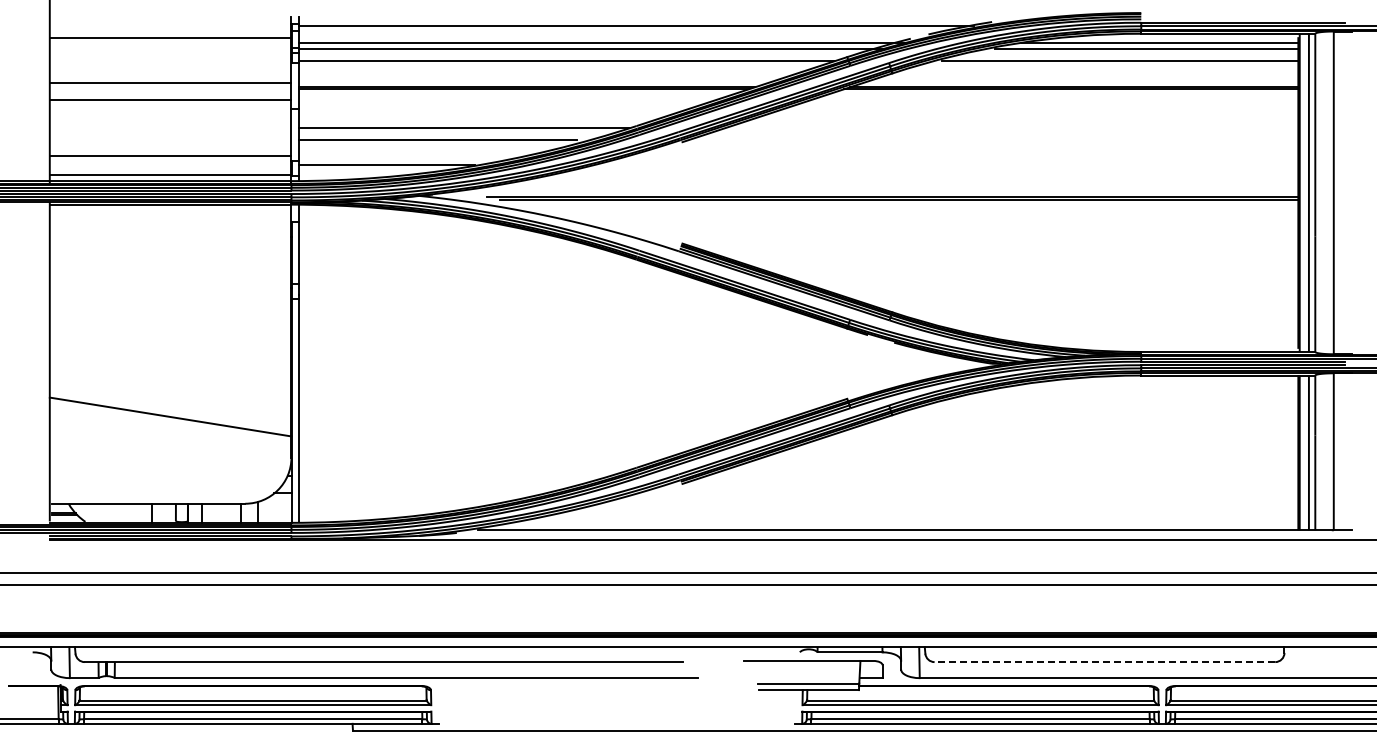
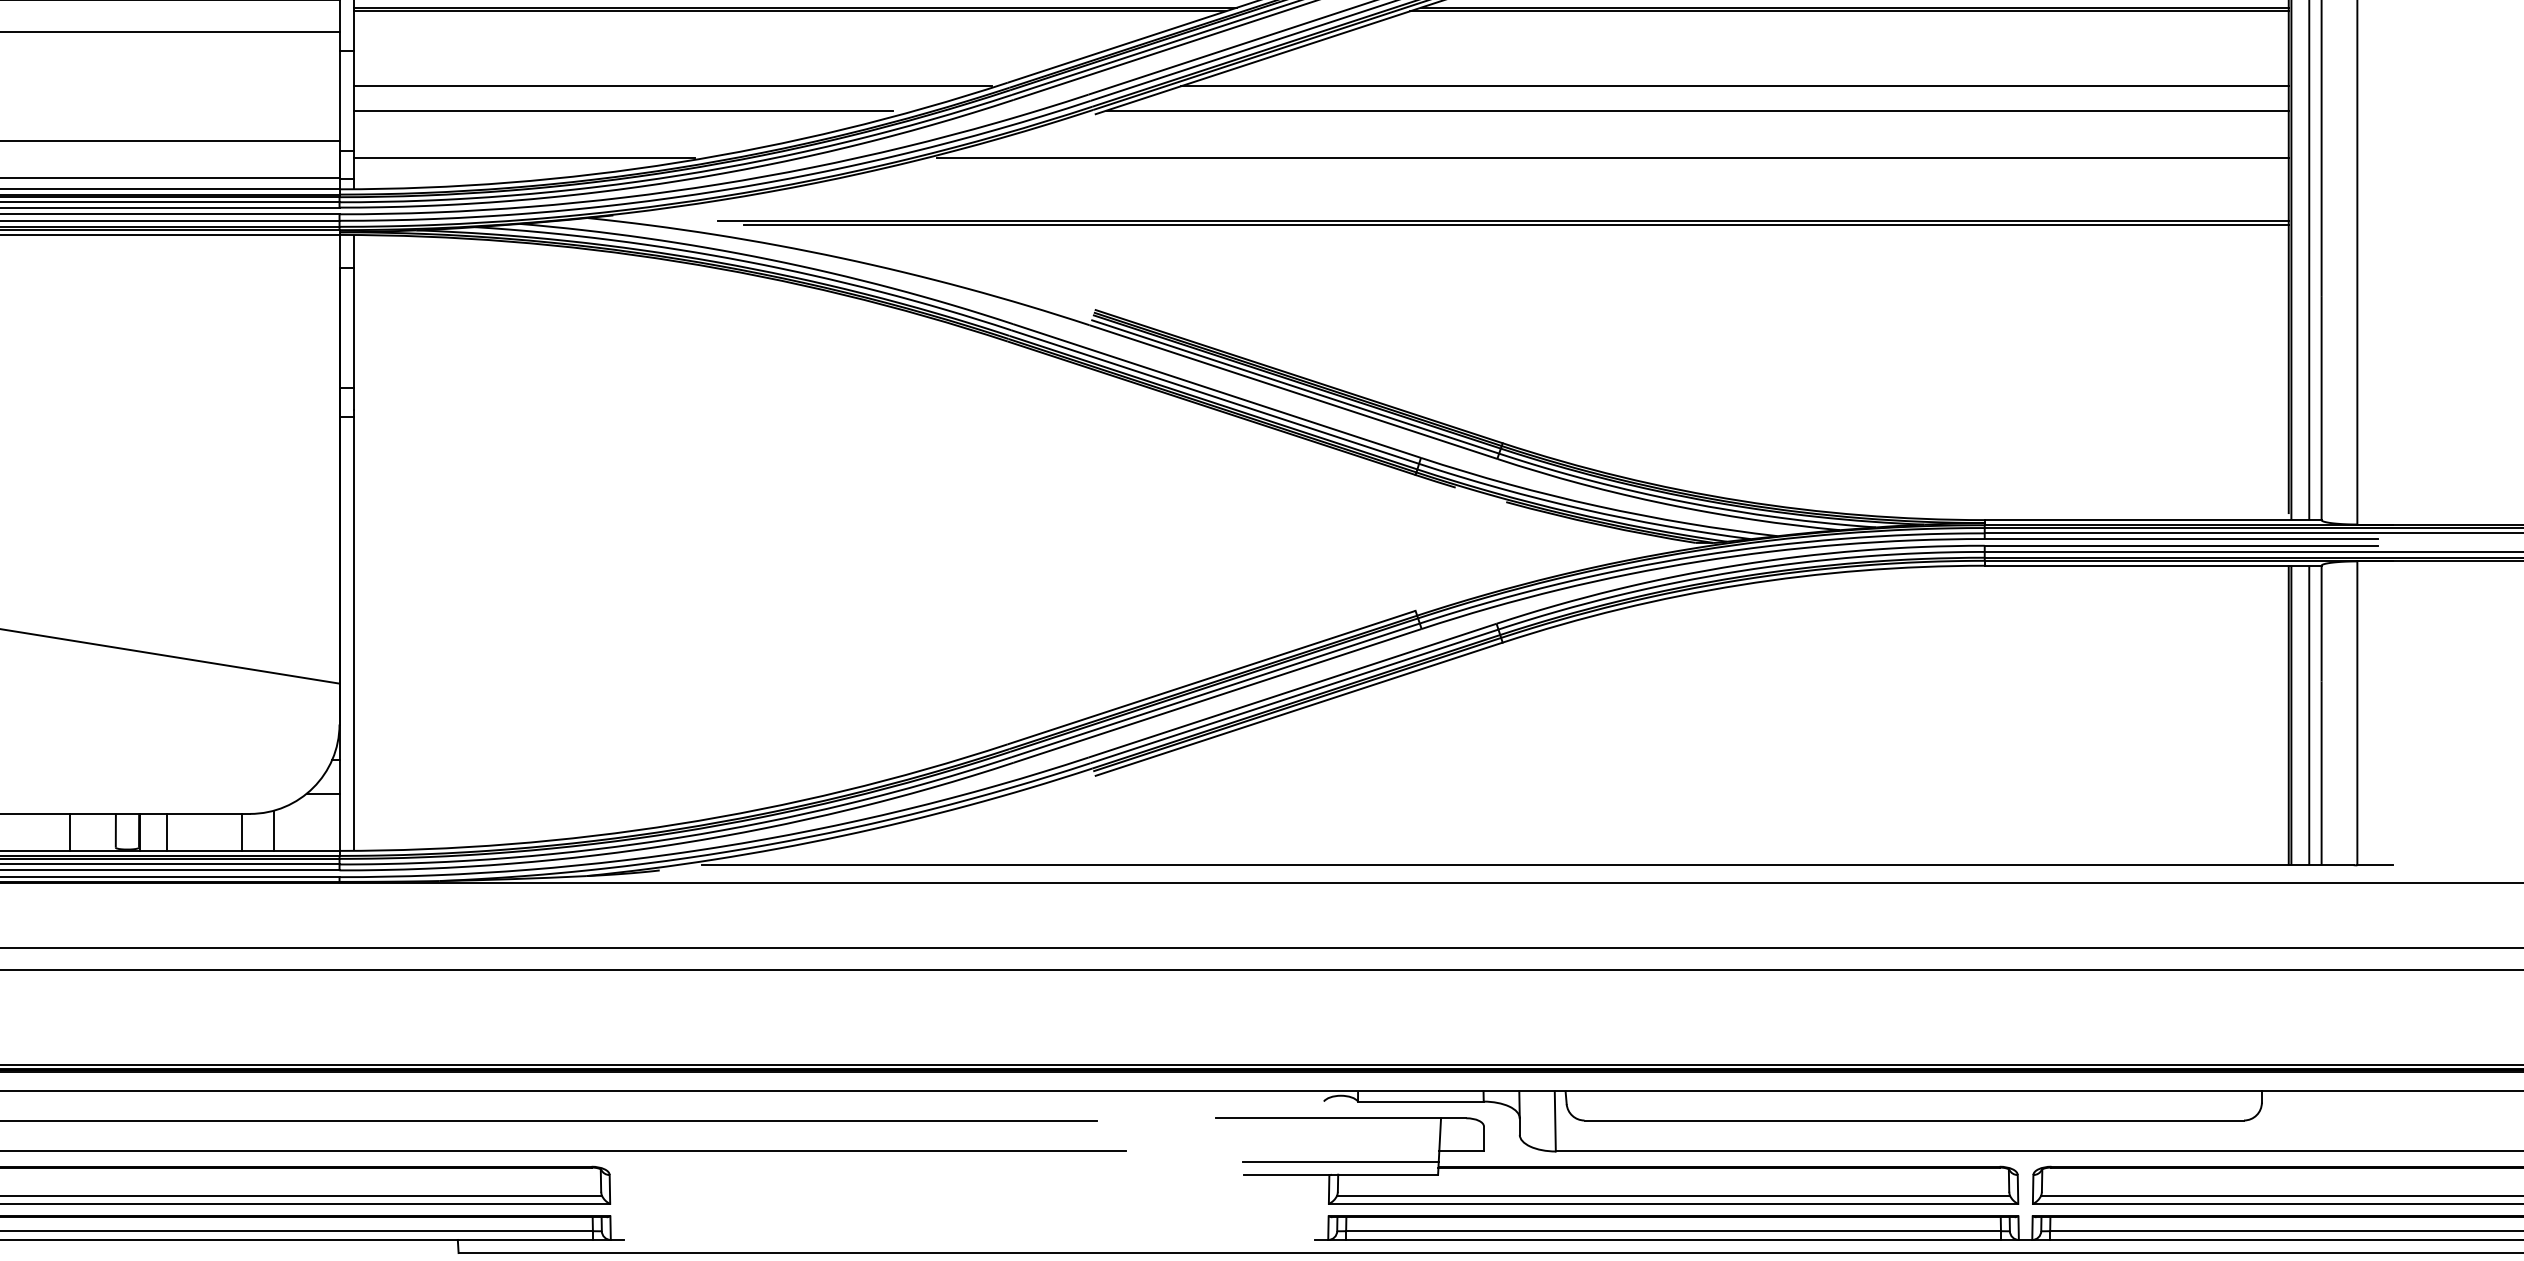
line: (1011, 127) -> (1733, 85), added
line: (992, 140) -> (1696, 110), added
line: (949, 165) -> (1613, 159), added
line: (1104, 662) -> (1913, 1121), dashed -> solid

